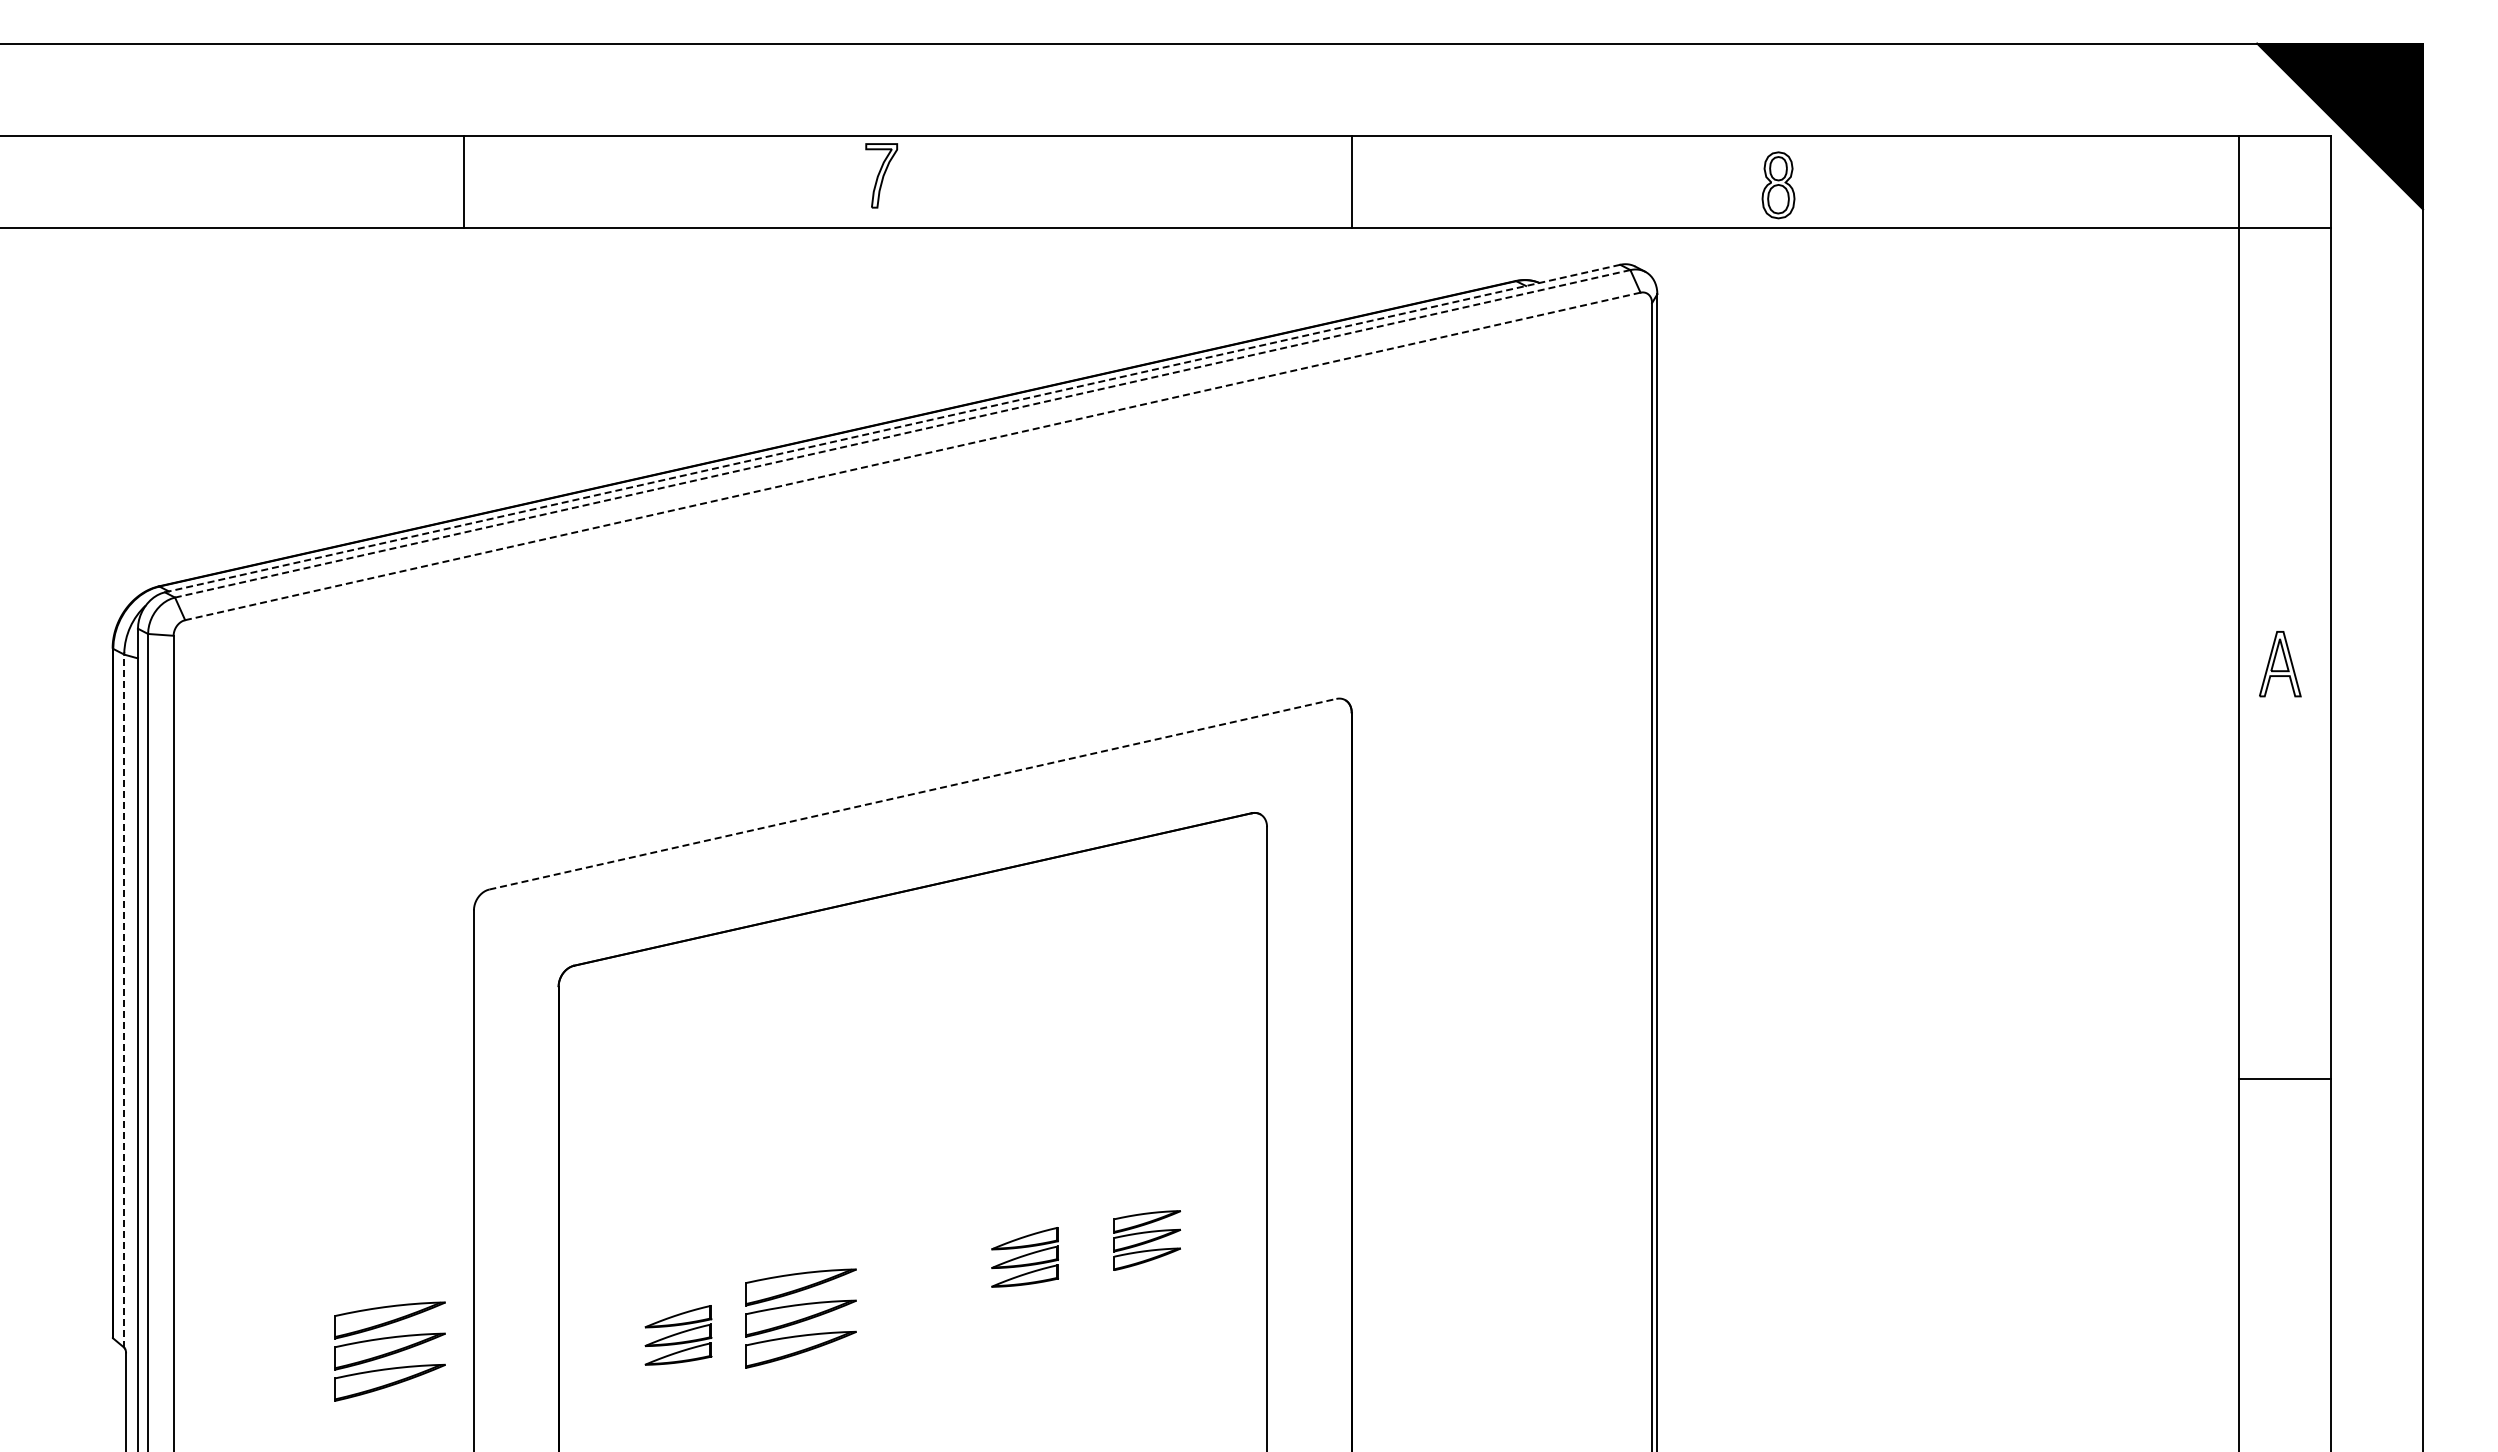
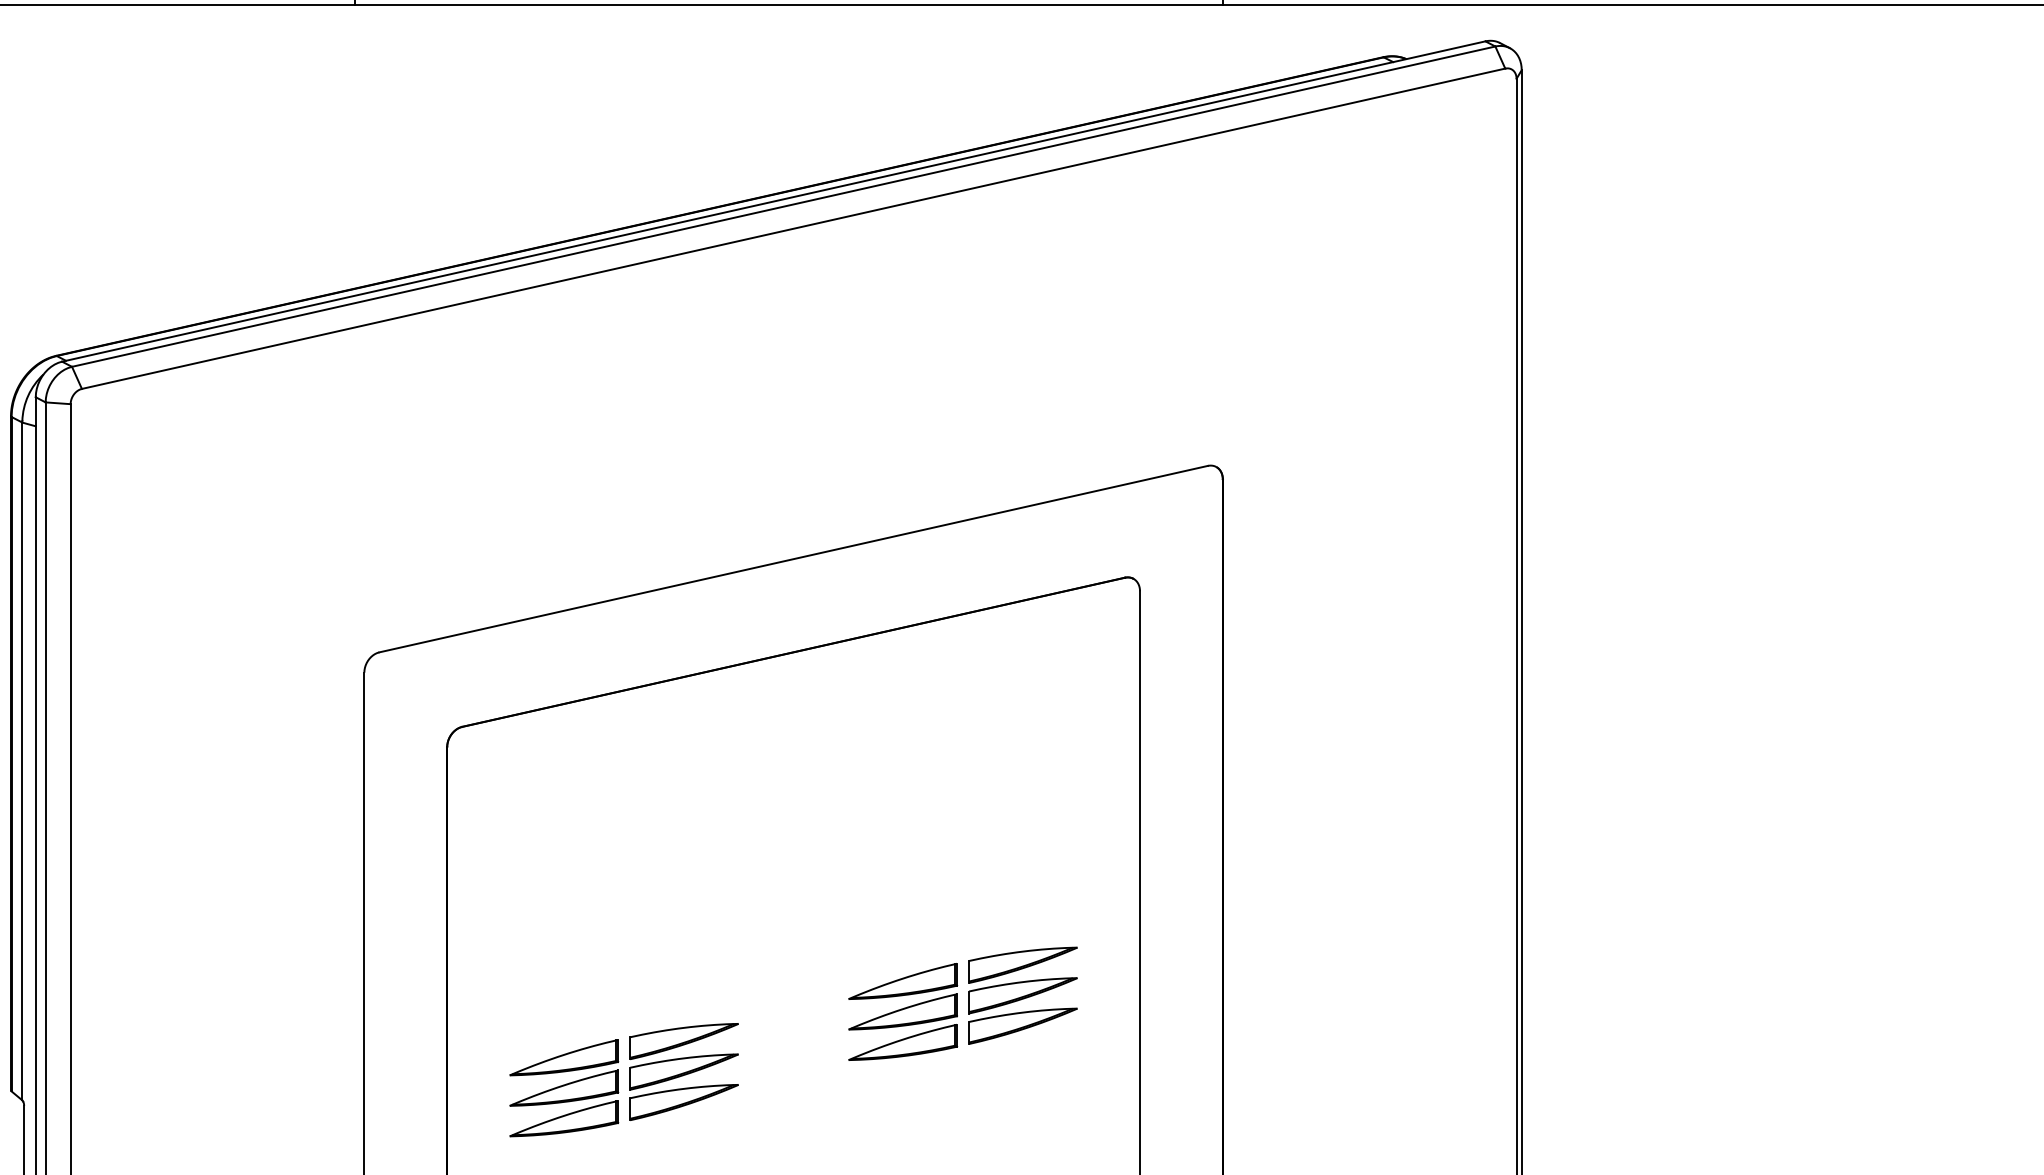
line: (892, 428) -> (773, 201), dashed -> solid
line: (902, 433) -> (783, 206), dashed -> solid
line: (912, 456) -> (793, 228), dashed -> solid
line: (913, 794) -> (794, 559), dashed -> solid
line: (124, 1001) -> (22, 761), dashed -> solid
part: (1147, 1240) -> (1023, 995), size x1.67
part: (1024, 1257) -> (902, 1012), size x1.67
part: (678, 1335) -> (564, 1088), size x1.67
part: (389, 1351) -> (281, 1104), removed

